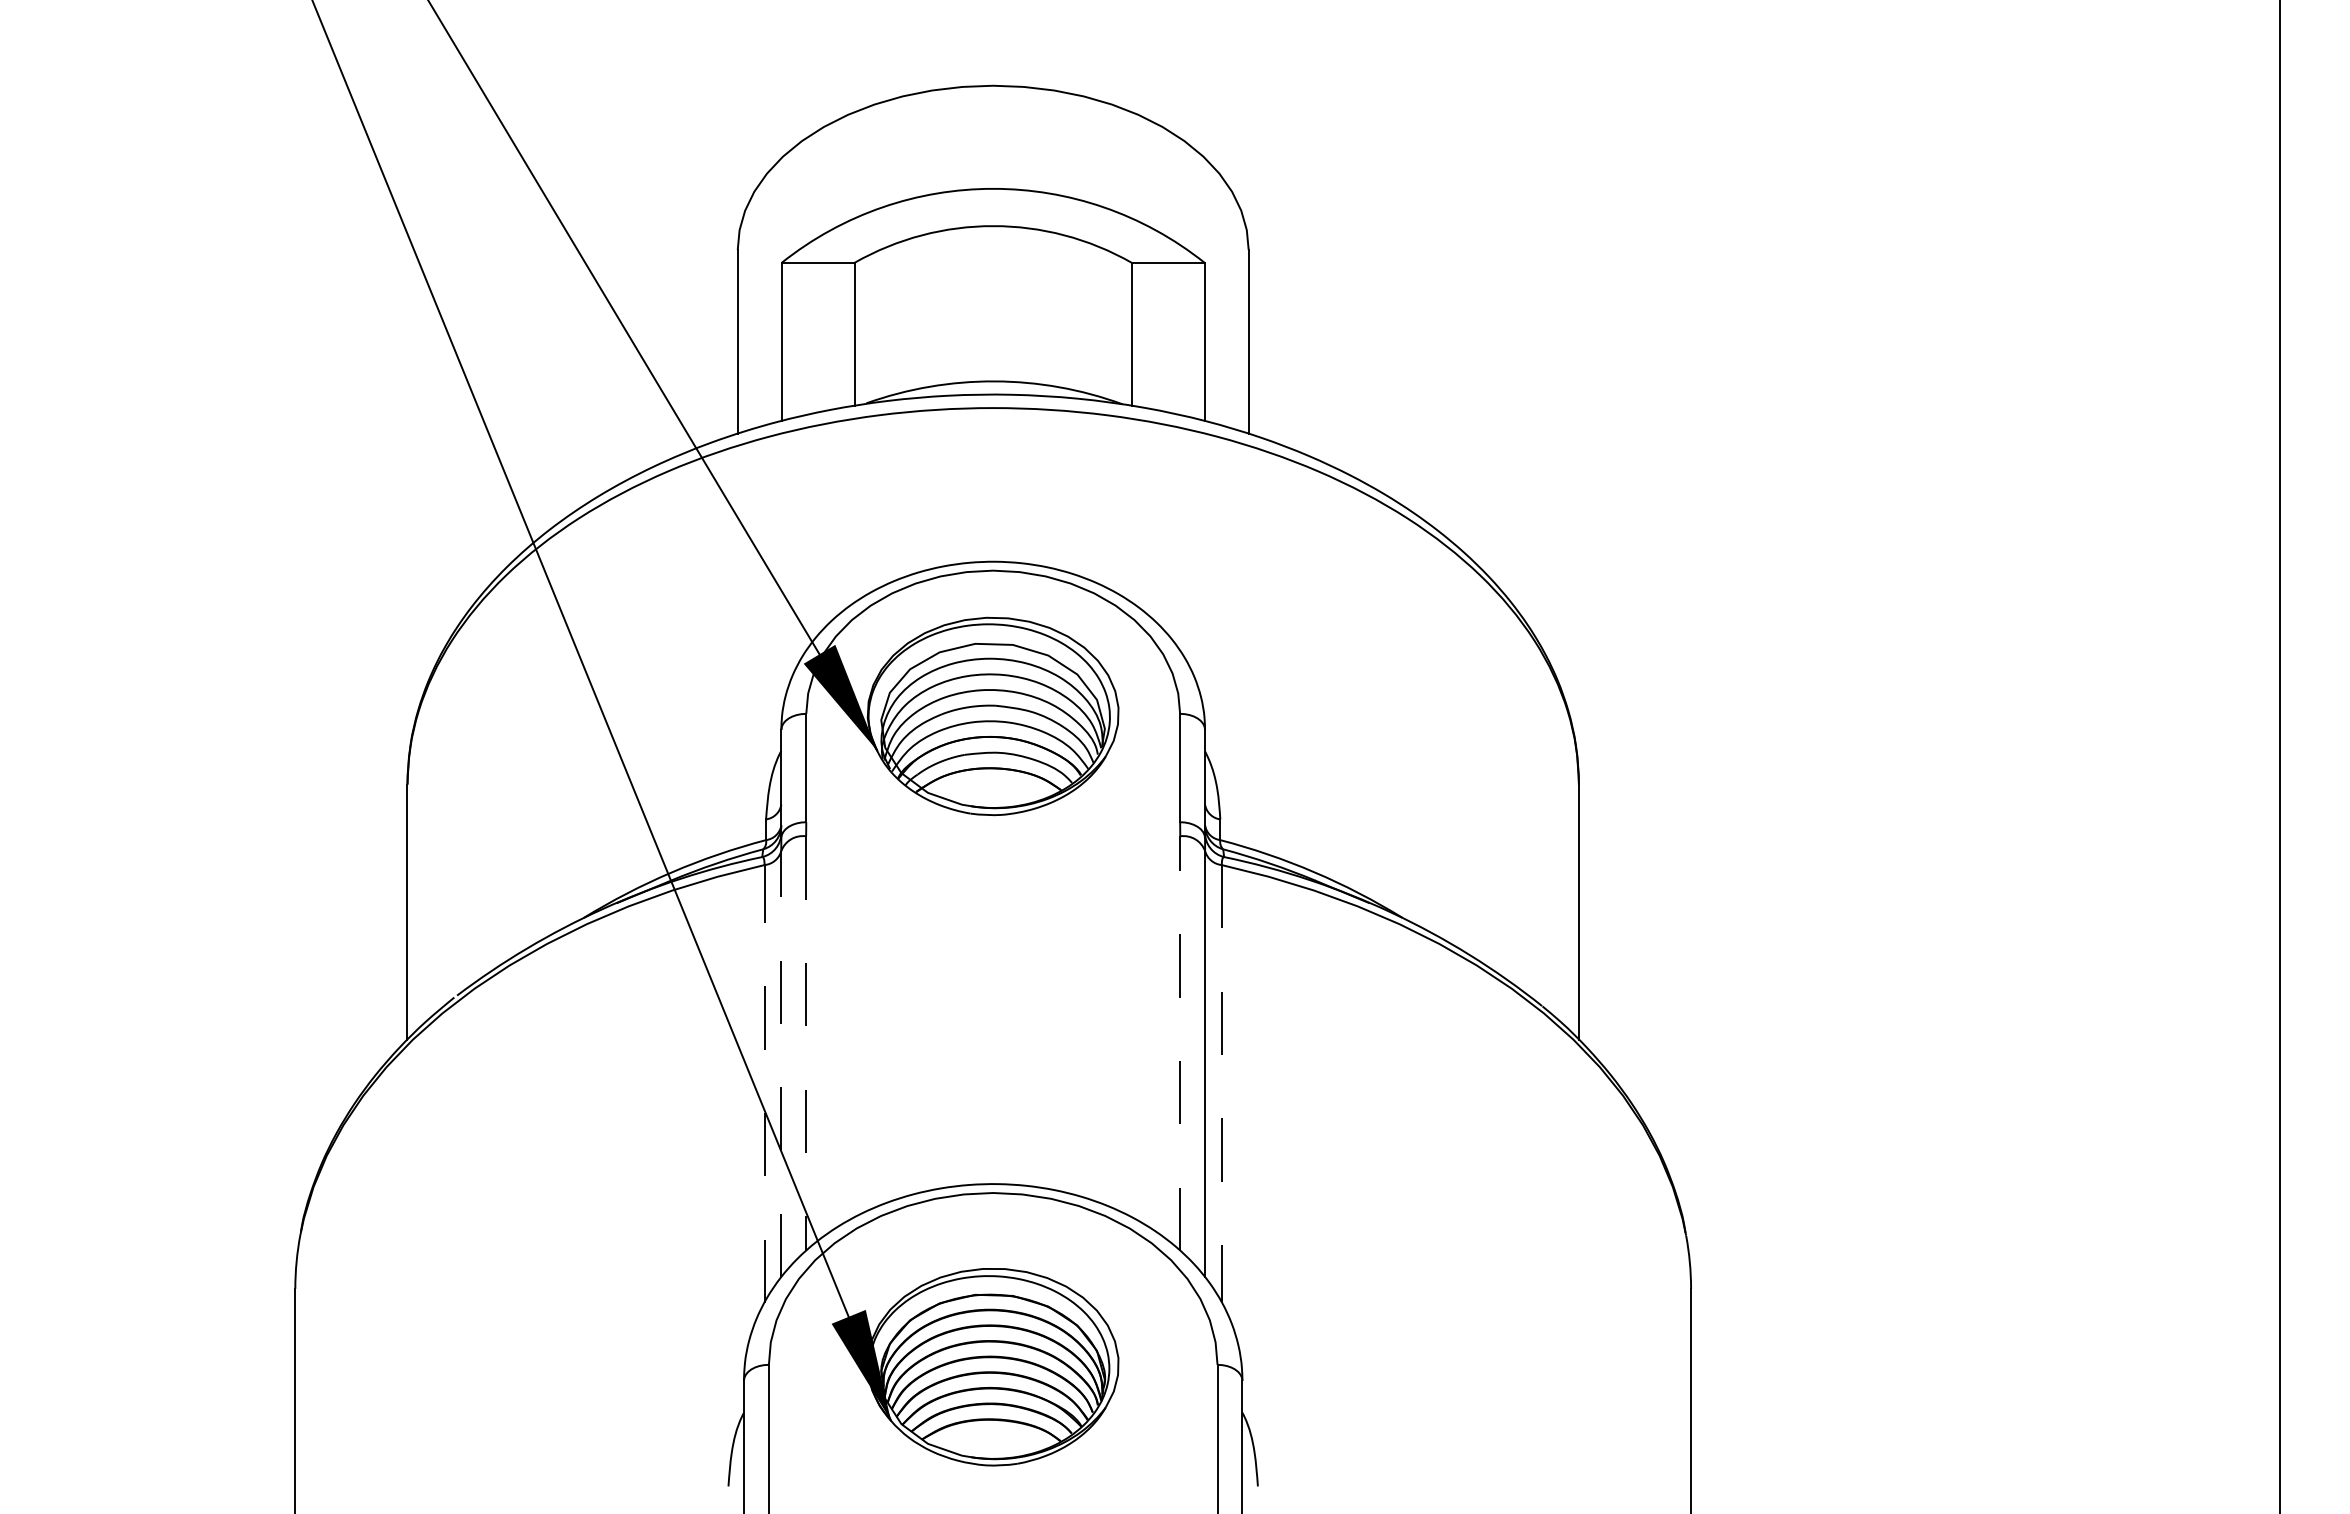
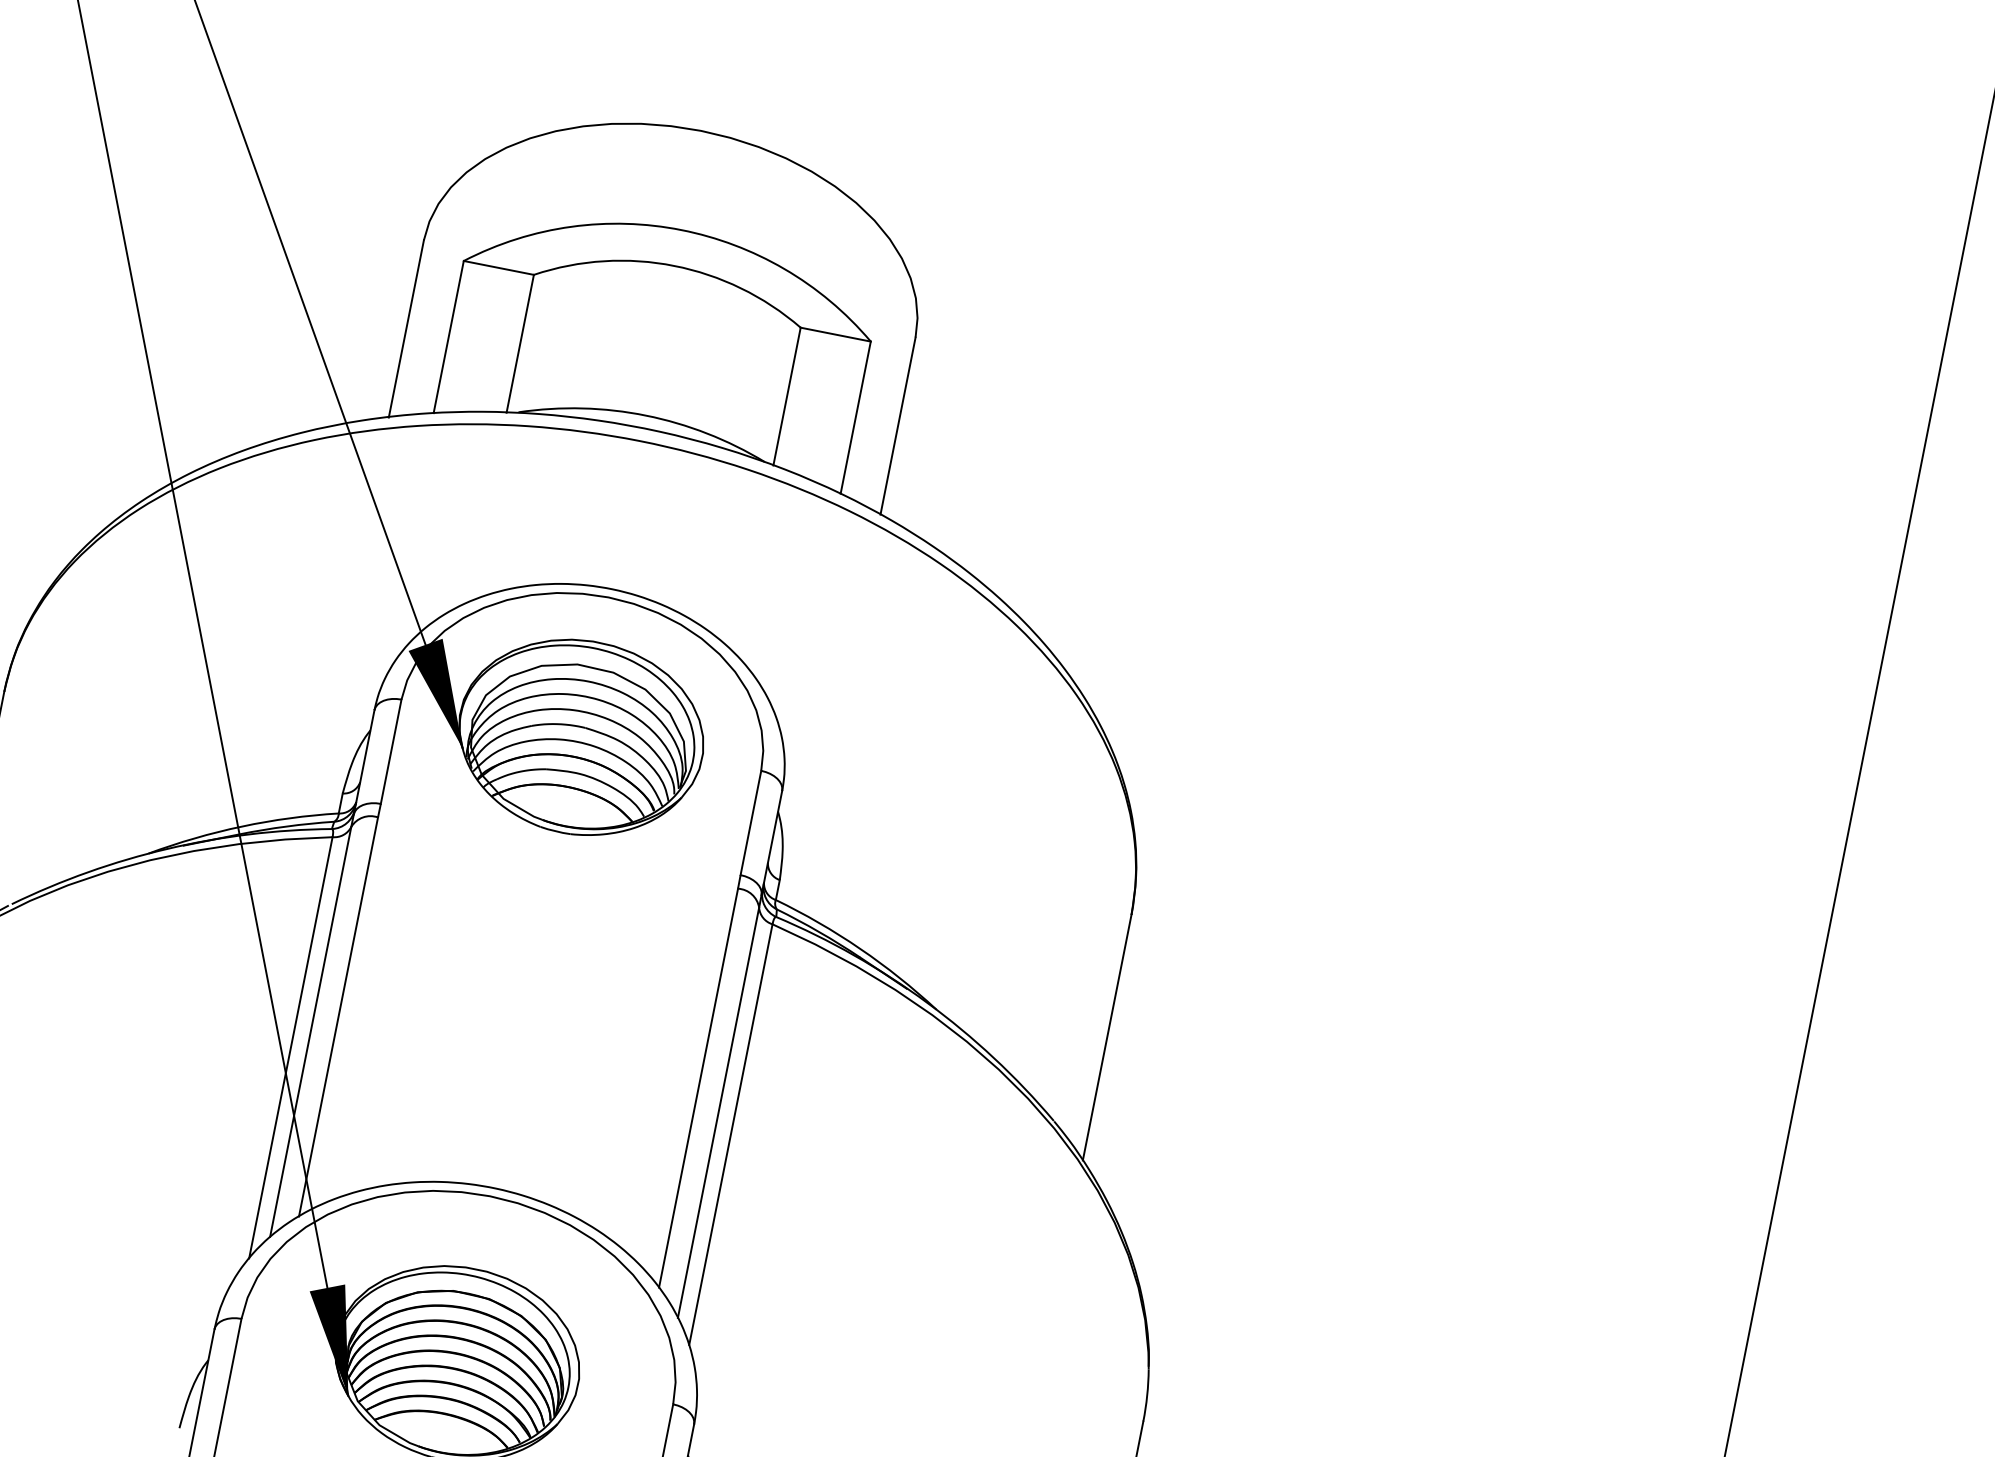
line: (1180, 1043) -> (698, 1088), dashed -> solid
line: (806, 1044) -> (338, 1017), dashed -> solid
line: (781, 1064) -> (310, 1032), dashed -> solid
line: (764, 1083) -> (290, 1047), dashed -> solid
line: (1221, 1083) -> (730, 1134), dashed -> solid

